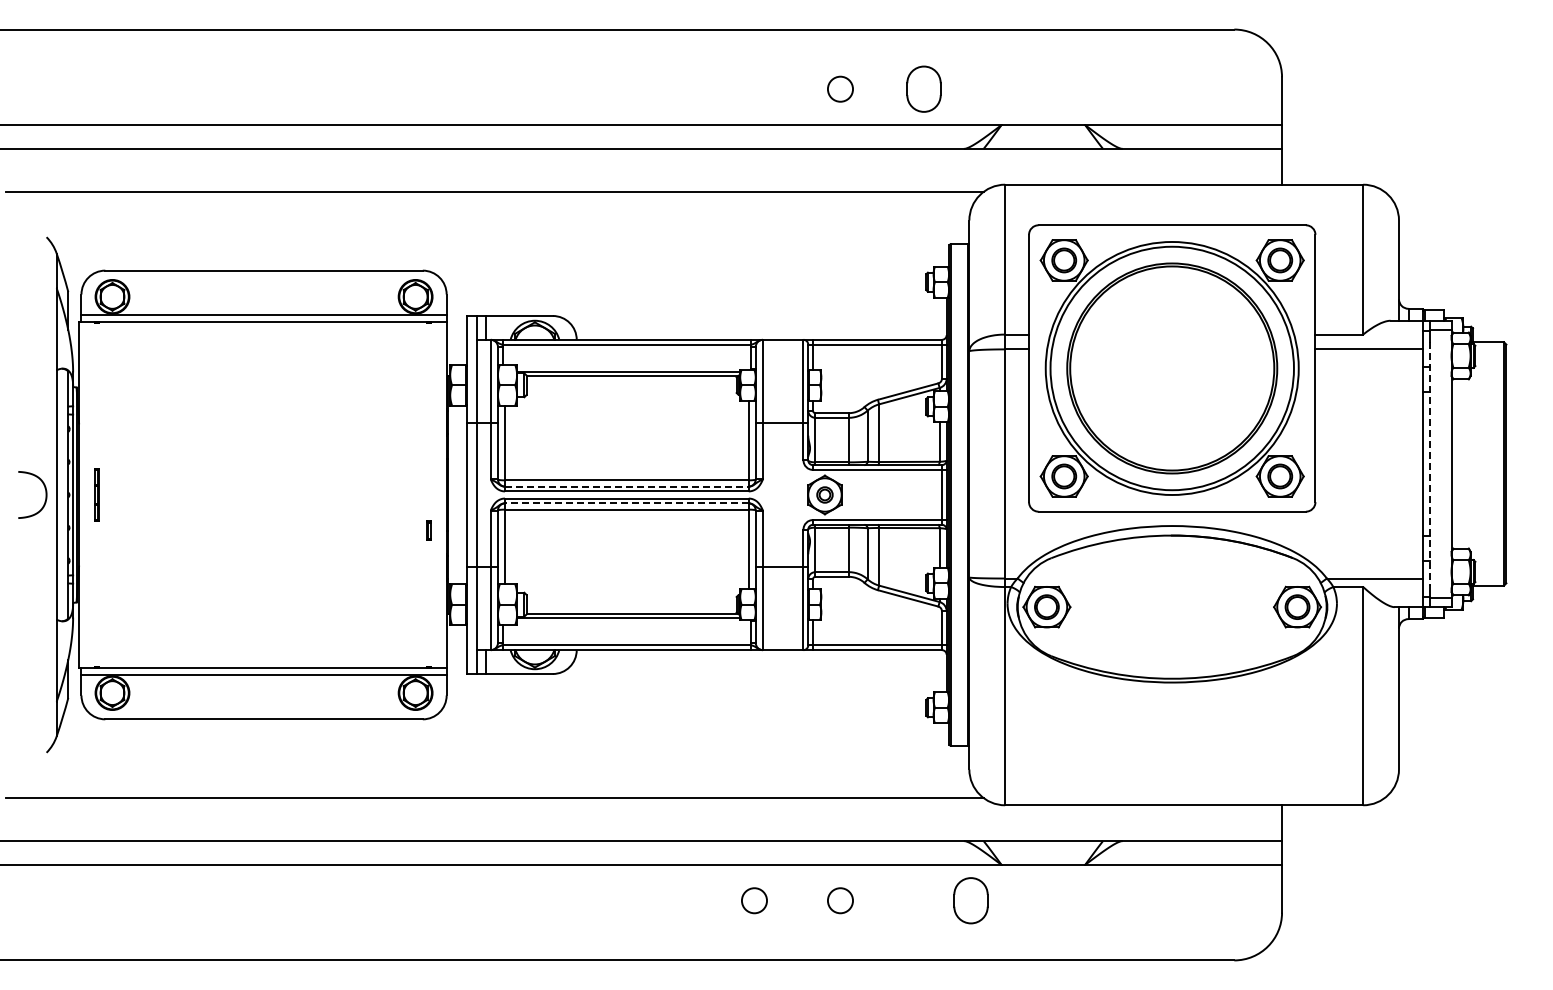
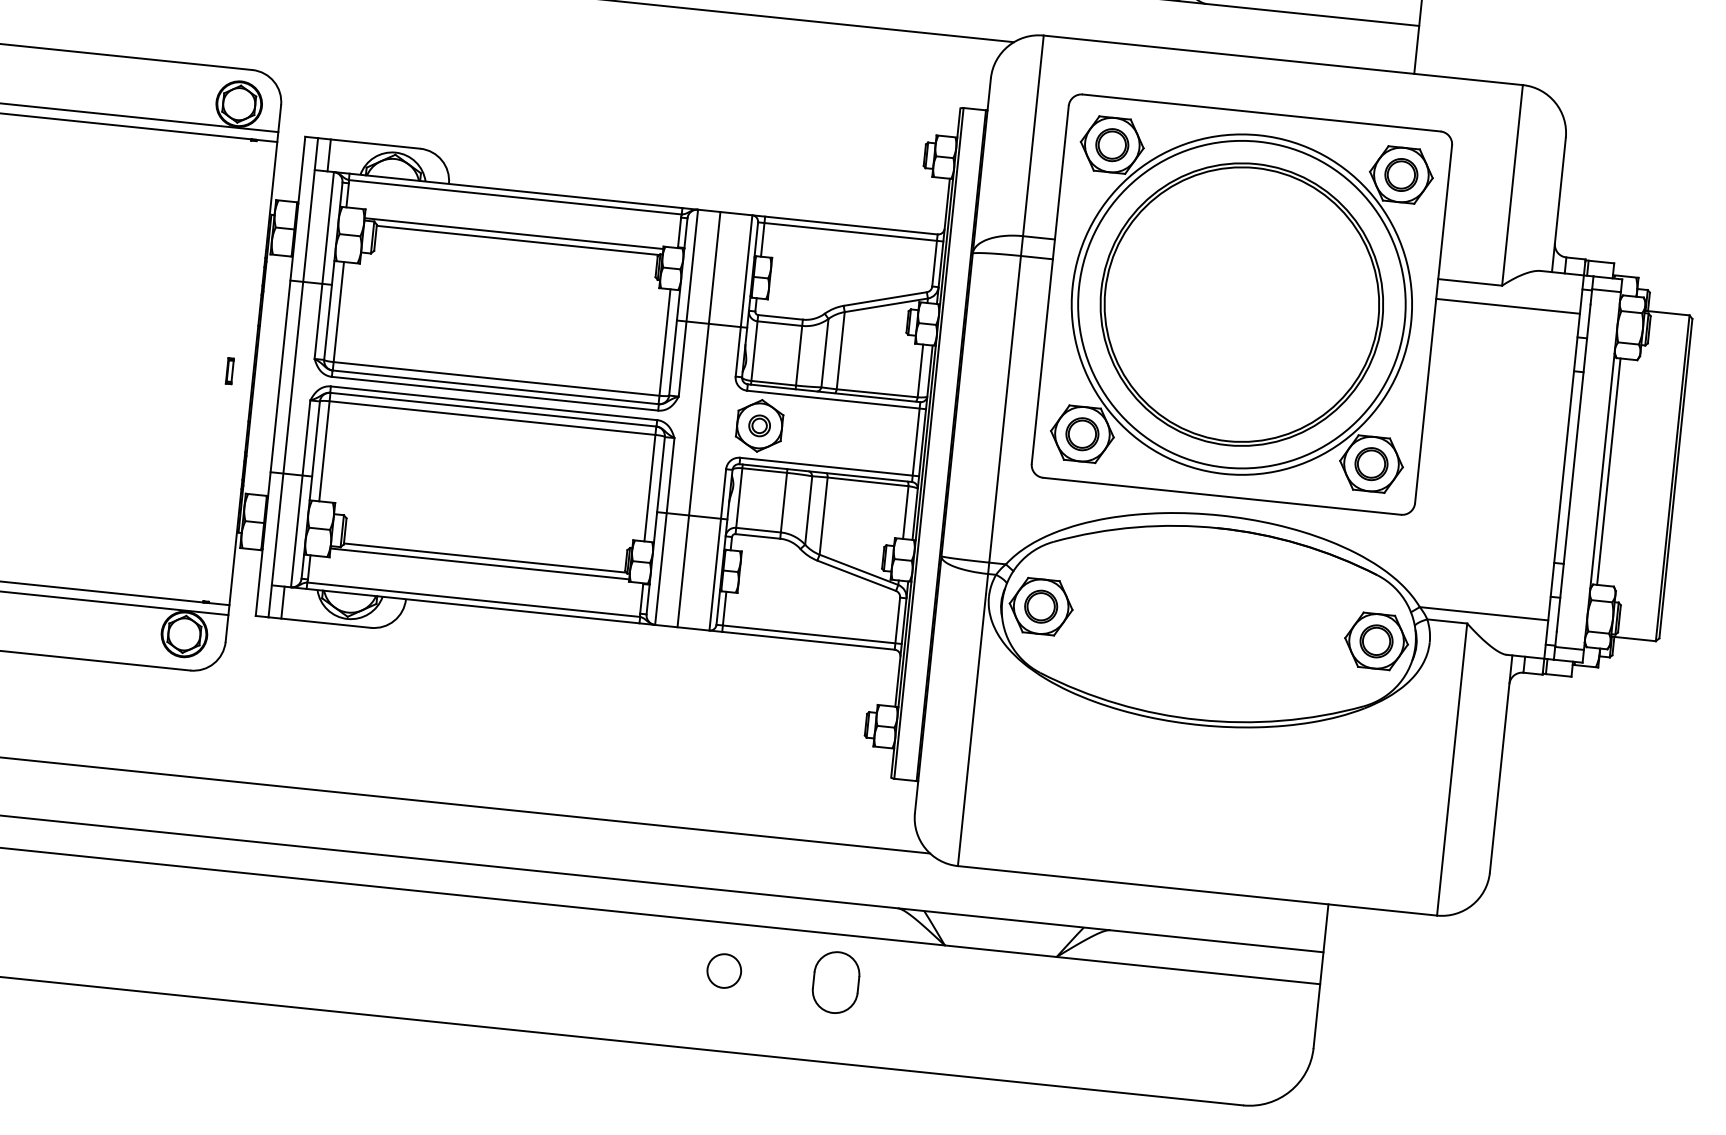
line: (1456, 463) -> (1609, 471), added
line: (1430, 464) -> (1574, 468), dashed -> solid
line: (626, 486) -> (495, 387), dashed -> solid
line: (779, 494) -> (698, 418), added
line: (626, 503) -> (492, 409), dashed -> solid
part: (428, 530) -> (229, 370), moved
circle: (754, 900) -> (609, 958), removed
part: (970, 900) -> (835, 982), moved

